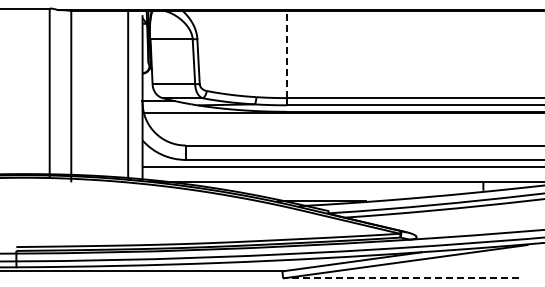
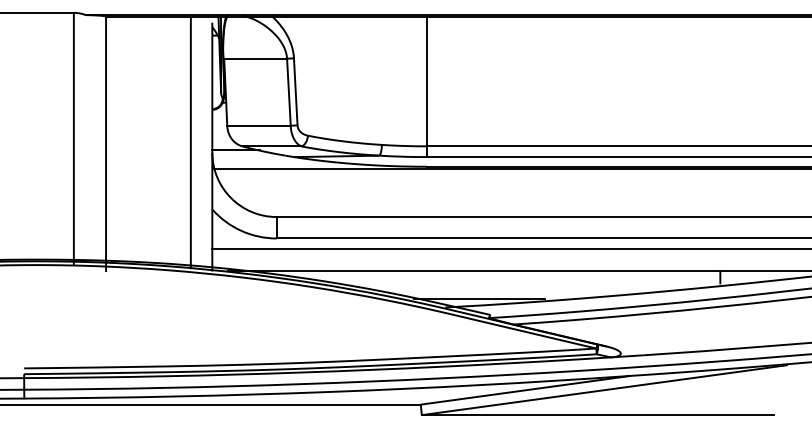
line: (286, 54) -> (426, 81), dashed -> solid
line: (400, 278) -> (596, 415), dashed -> solid

